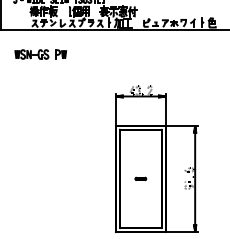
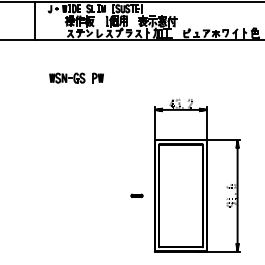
part: (40, 53) -> (76, 77), moved
part: (140, 178) -> (136, 195), moved

